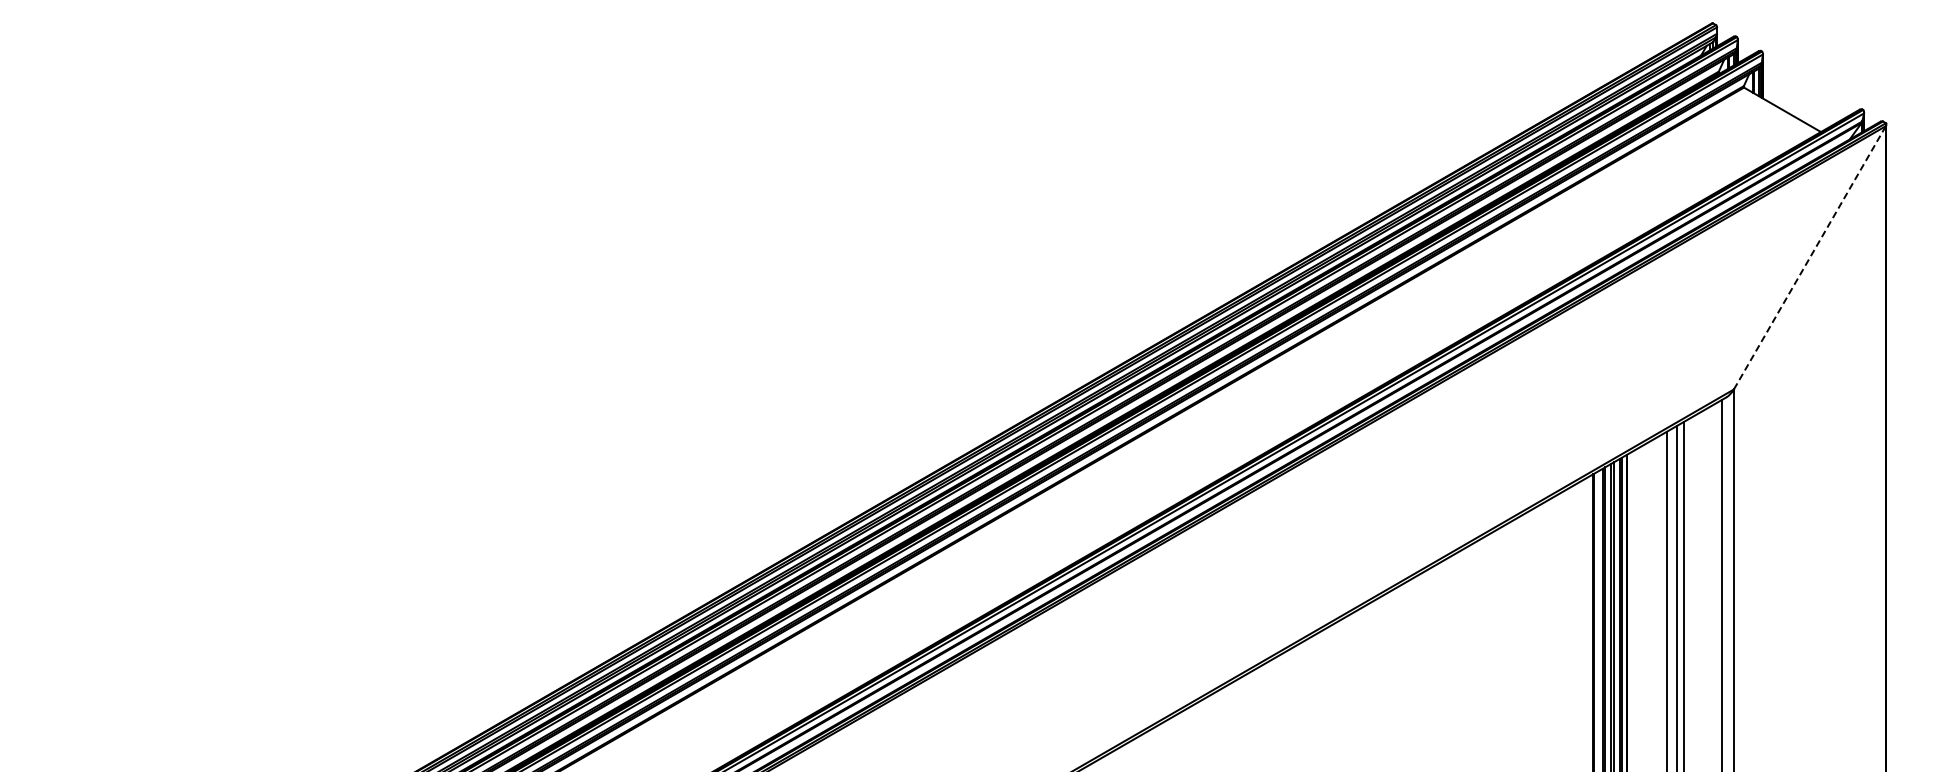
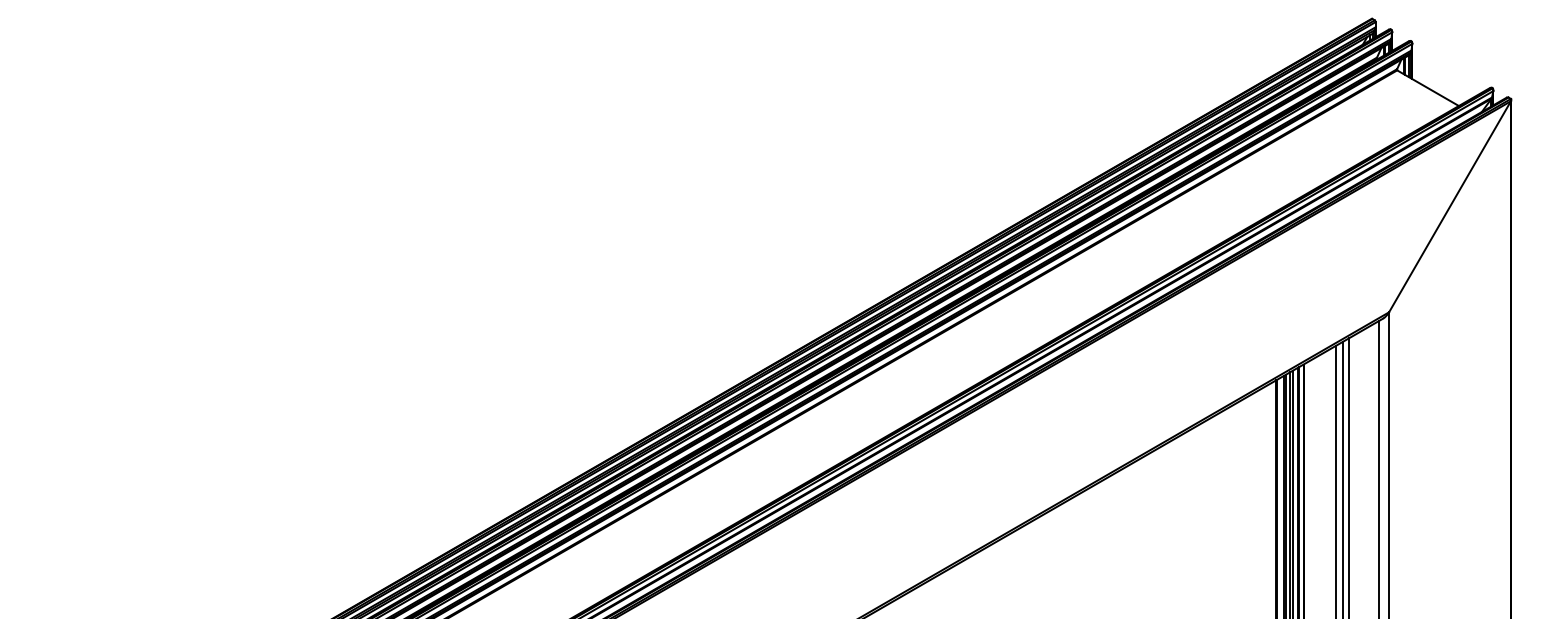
line: (1810, 257) -> (1450, 206), dashed -> solid

